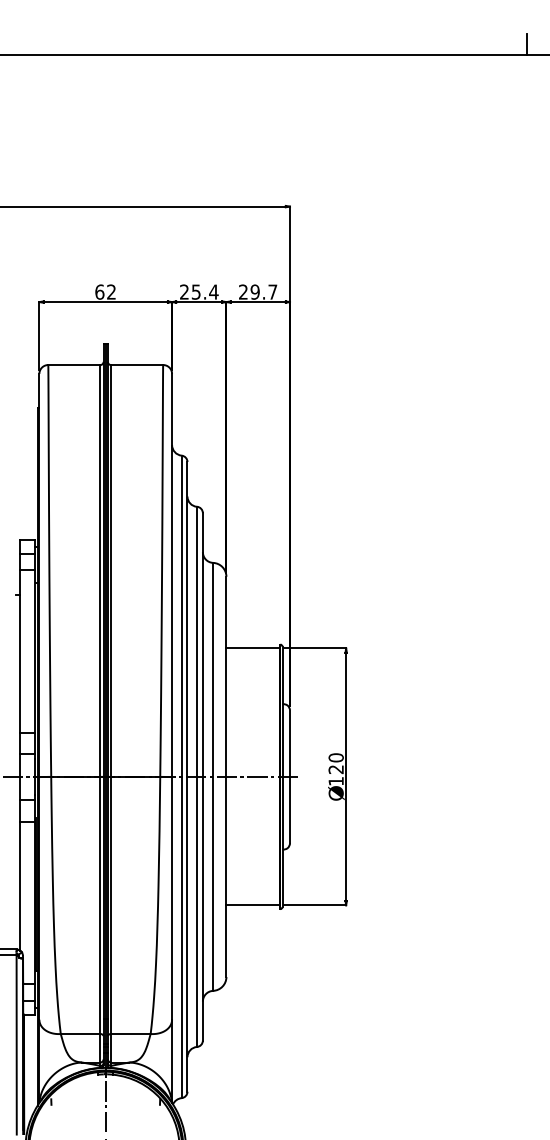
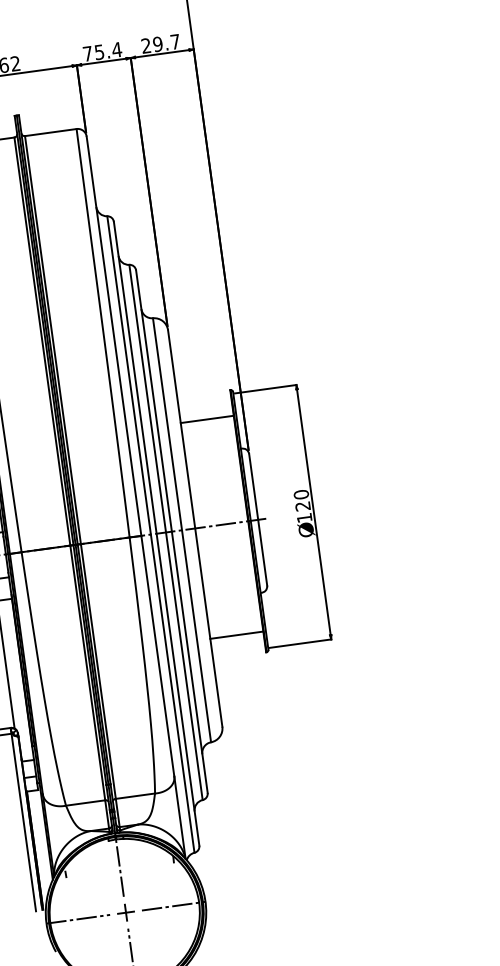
text: (184, 291) -> (87, 53), 25.4 -> 75.4
line: (252, 648) -> (206, 419), moved
line: (252, 905) -> (236, 635), moved

